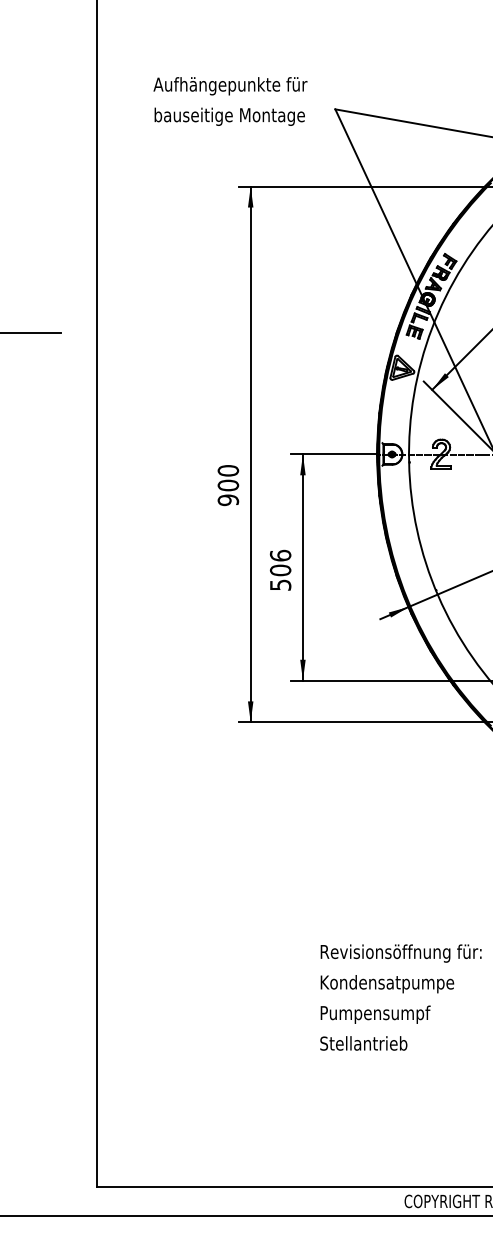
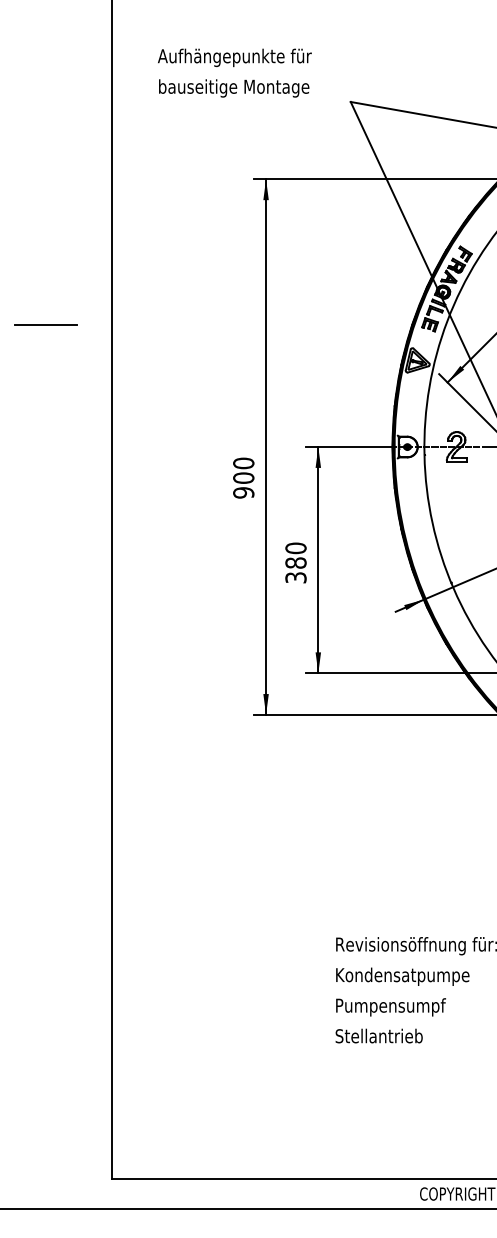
text: (230, 100) -> (234, 72), moved
text: (280, 569) -> (295, 562), 506 -> 380

